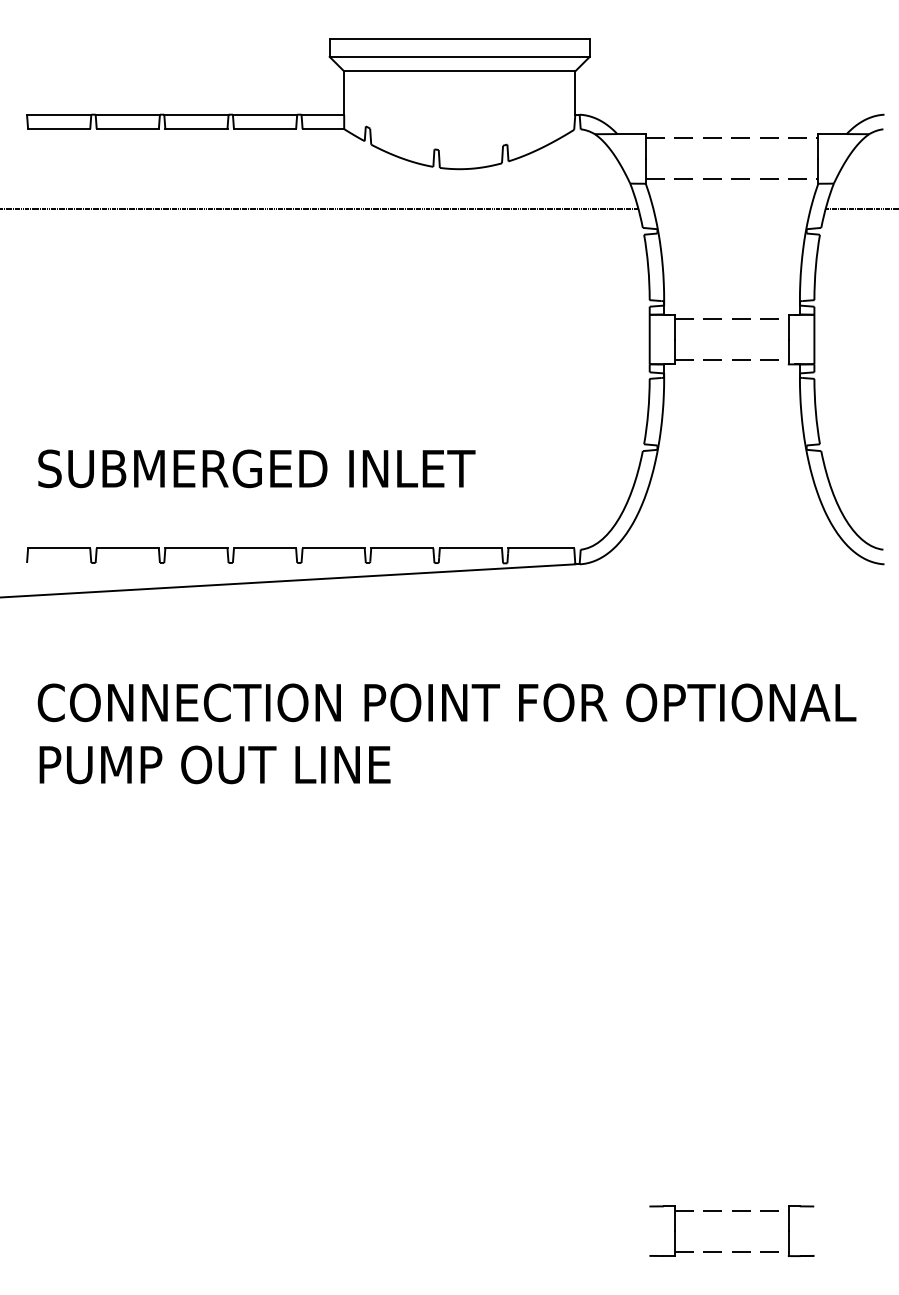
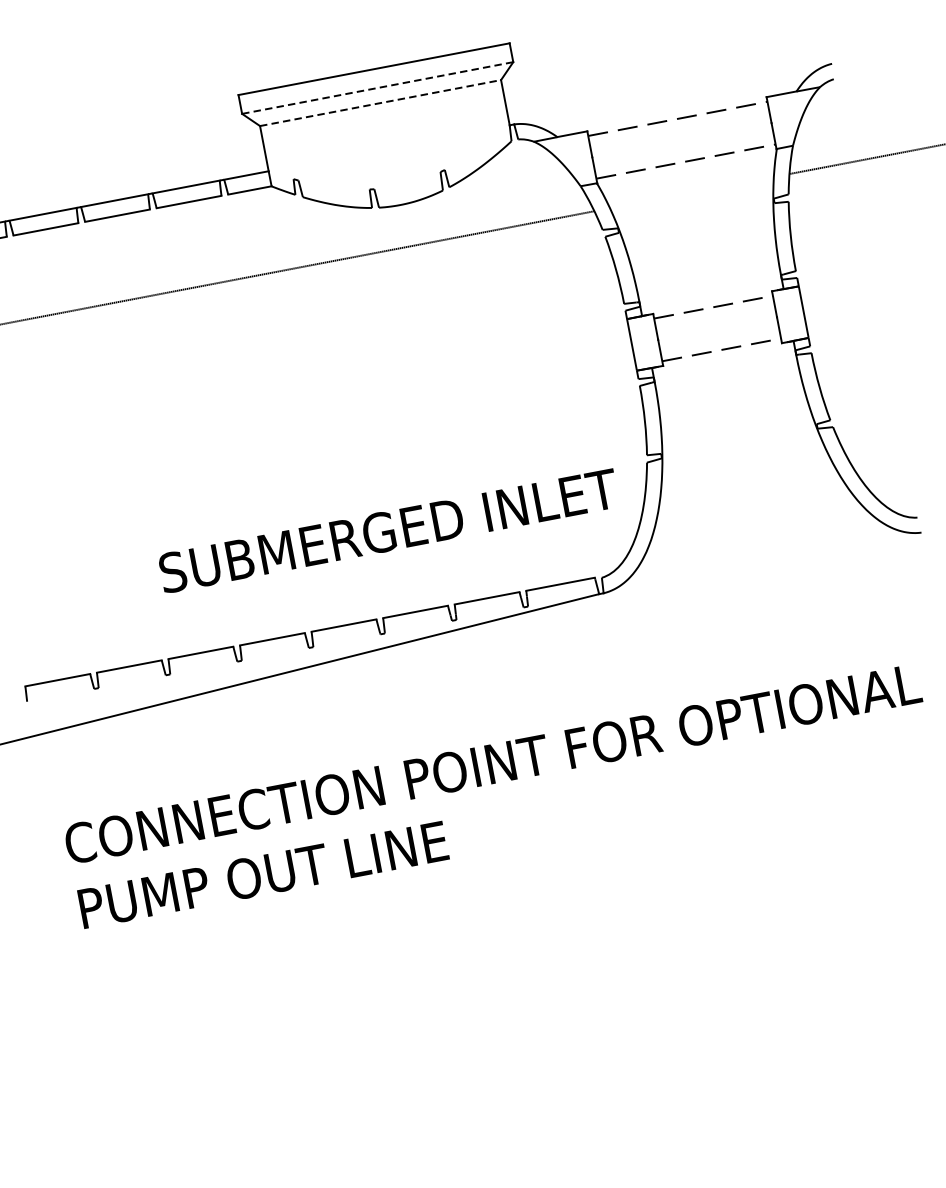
line: (460, 56) -> (378, 87), solid -> dashed
line: (459, 71) -> (380, 103), solid -> dashed
text: (256, 468) -> (388, 530), moved

